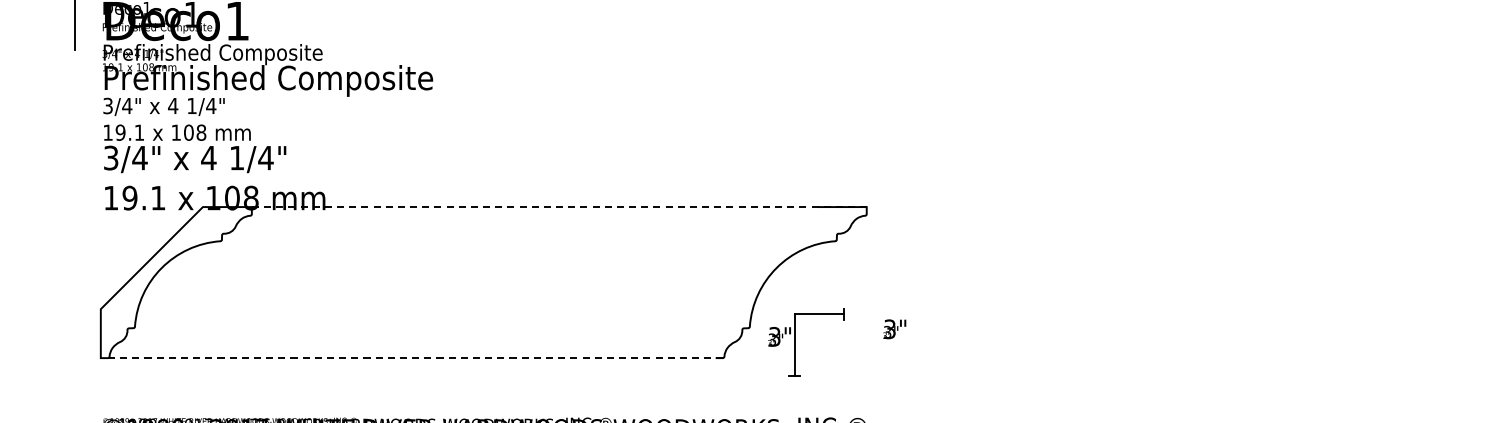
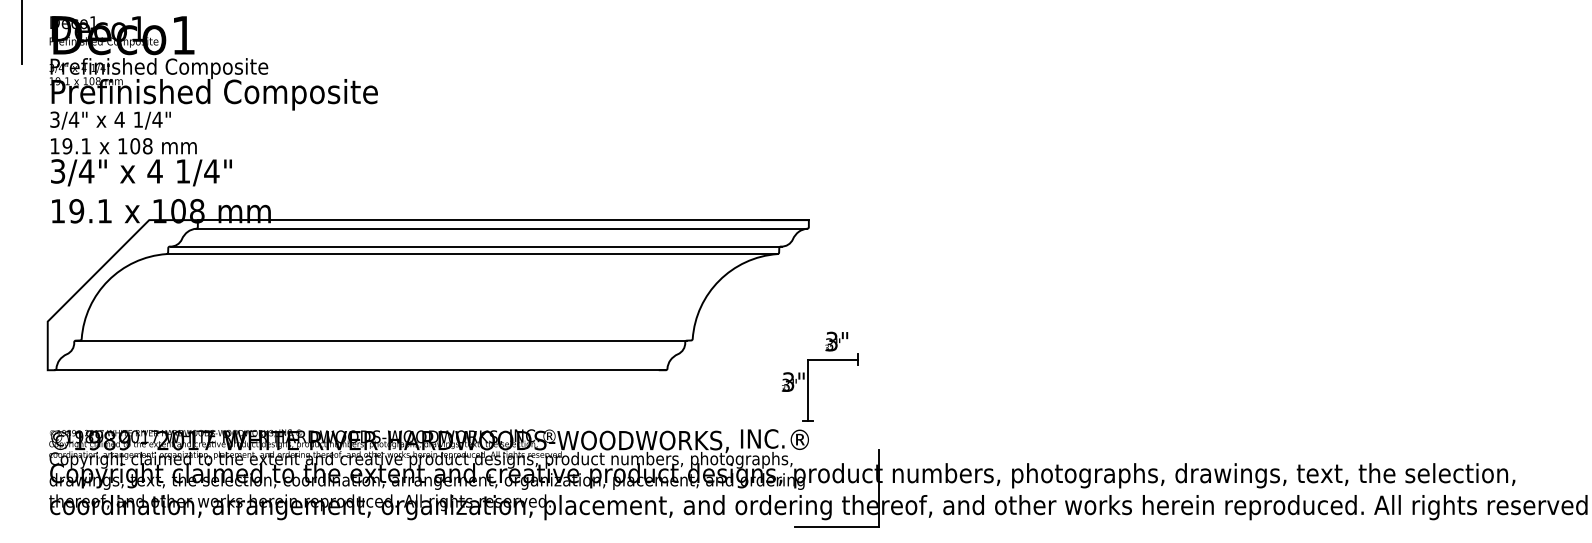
line: (559, 207) -> (503, 220), dashed -> solid
line: (557, 215) -> (501, 228), added
line: (531, 233) -> (475, 246), added
line: (527, 241) -> (471, 254), added
line: (435, 328) -> (380, 340), added
part: (794, 342) -> (808, 387), moved
line: (415, 358) -> (360, 370), dashed -> solid

